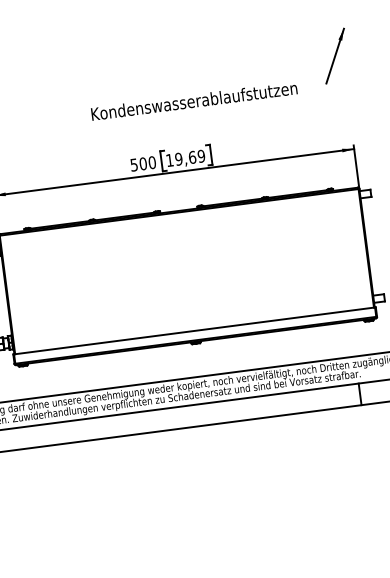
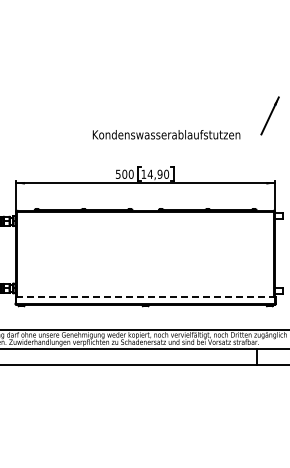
text: (188, 156) -> (157, 173), 19,69 -> 14,90
line: (194, 330) -> (145, 296), solid -> dashed

